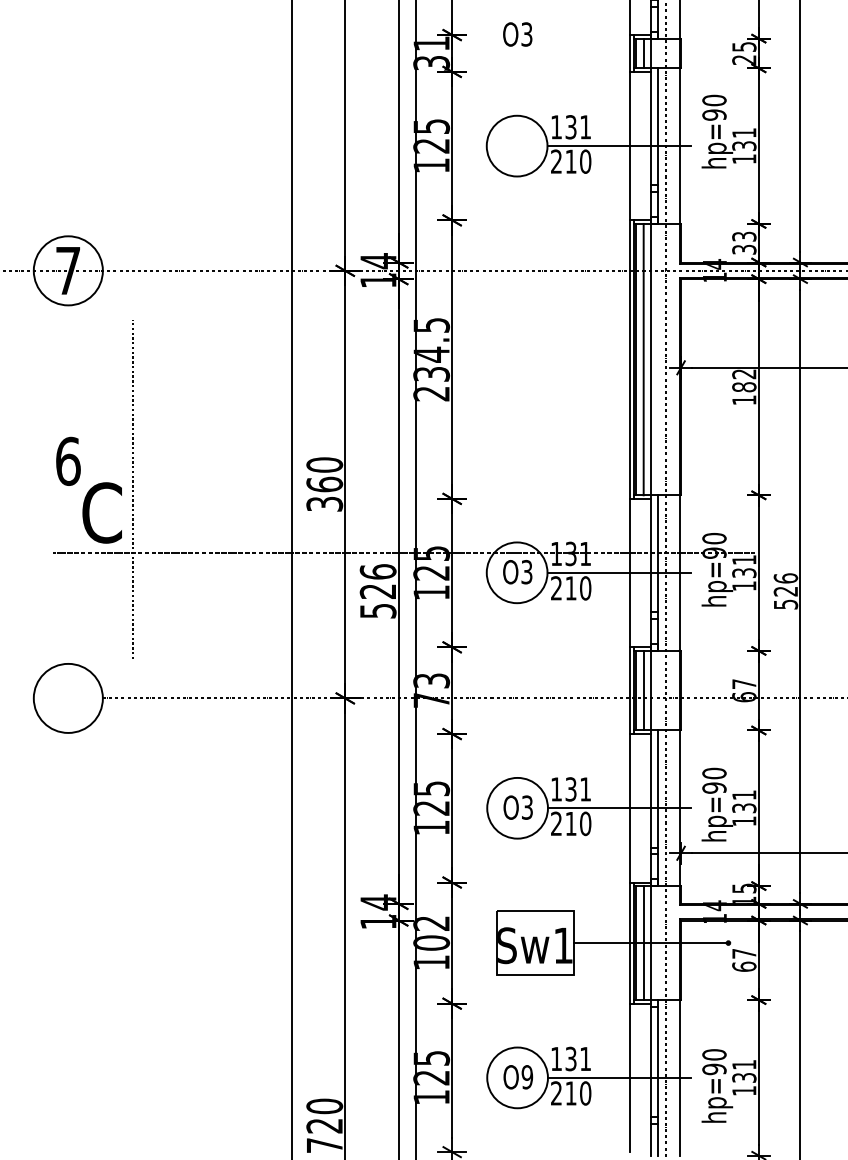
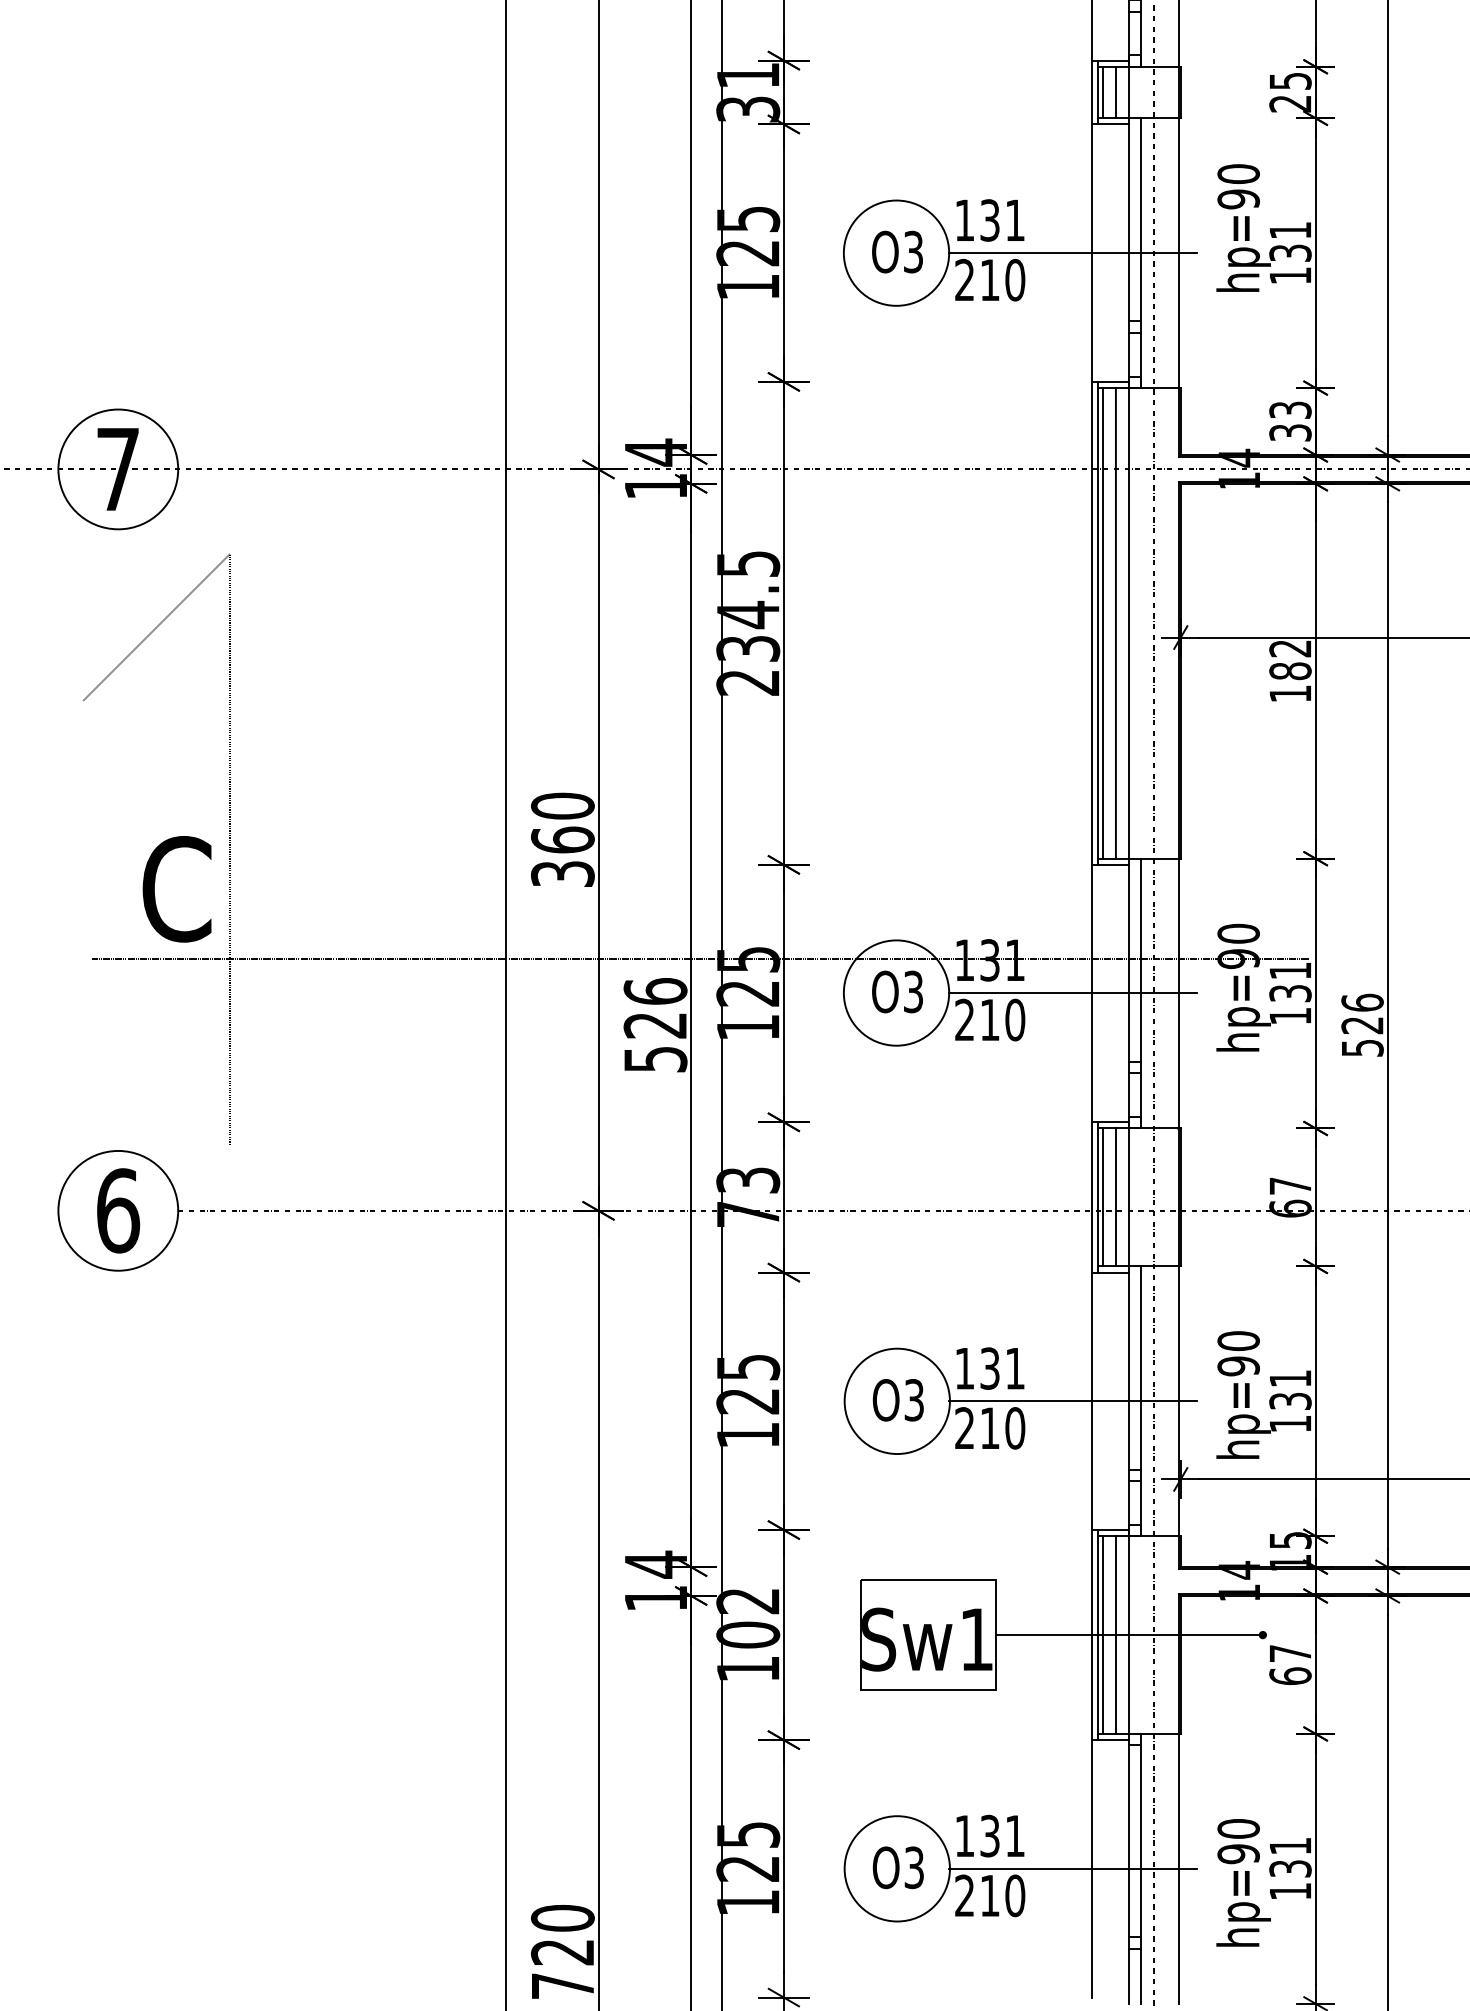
text: (517, 34) -> (897, 252), moved
line: (90, 361) -> (156, 626), added
text: (68, 460) -> (118, 1209), moved
text: (527, 1077) -> (914, 1868), O9 -> O3

